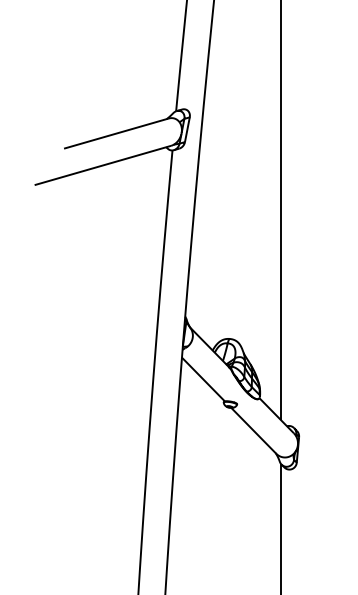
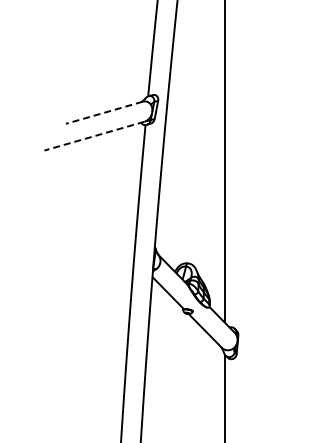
line: (116, 133) -> (104, 112), solid -> dashed
line: (101, 165) -> (93, 136), solid -> dashed

